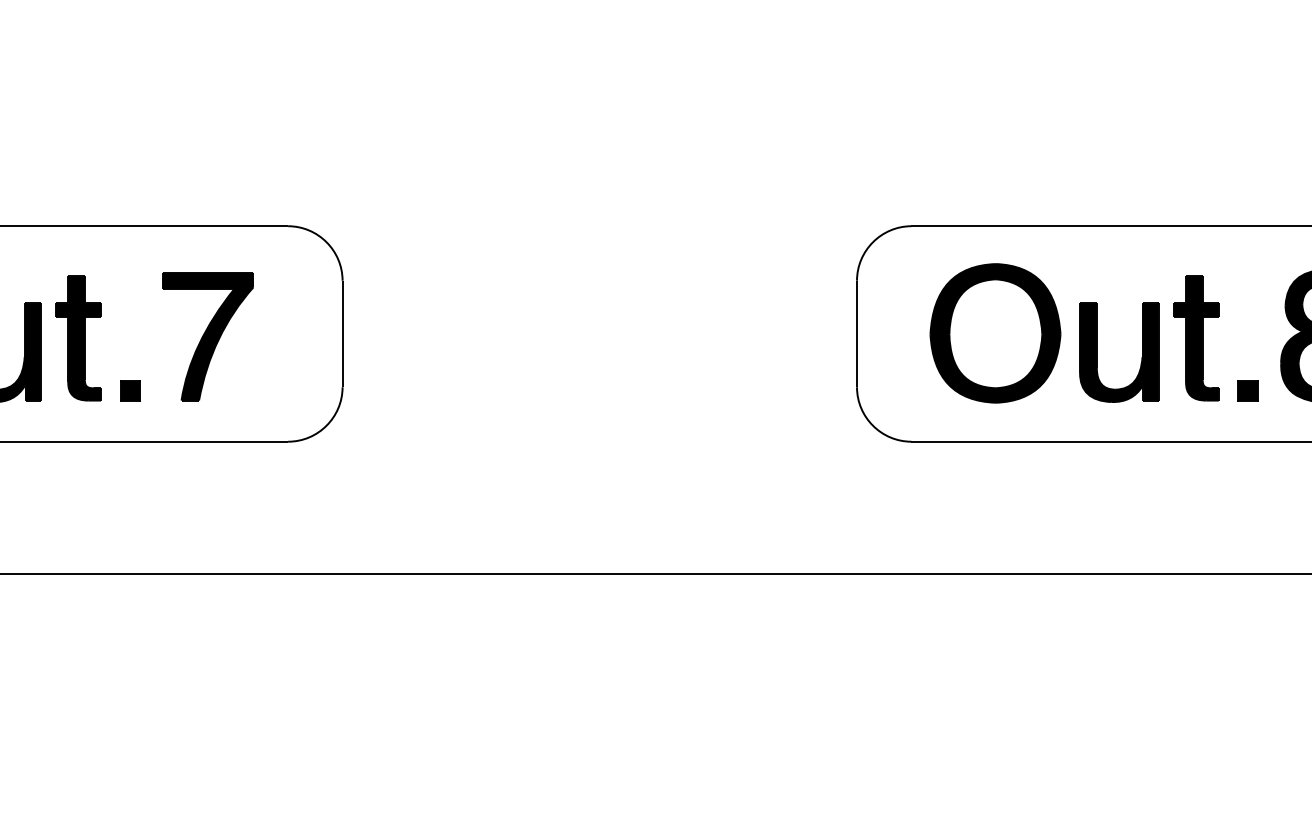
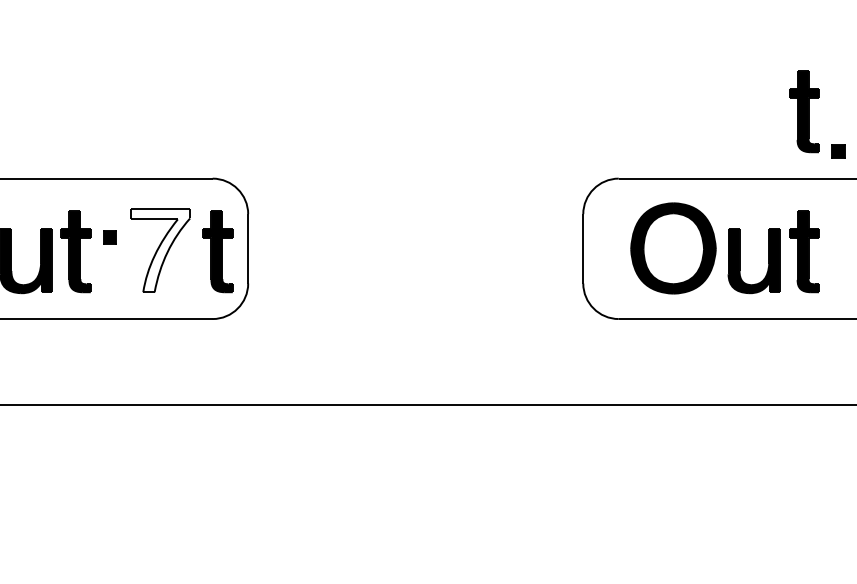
part: (1196, 123) -> (804, 111), added
fill: (207, 336) -> (160, 250), removed
part: (295, 338) -> (217, 251), added
part: (129, 390) -> (109, 237), moved
part: (1248, 390) -> (838, 151), moved

